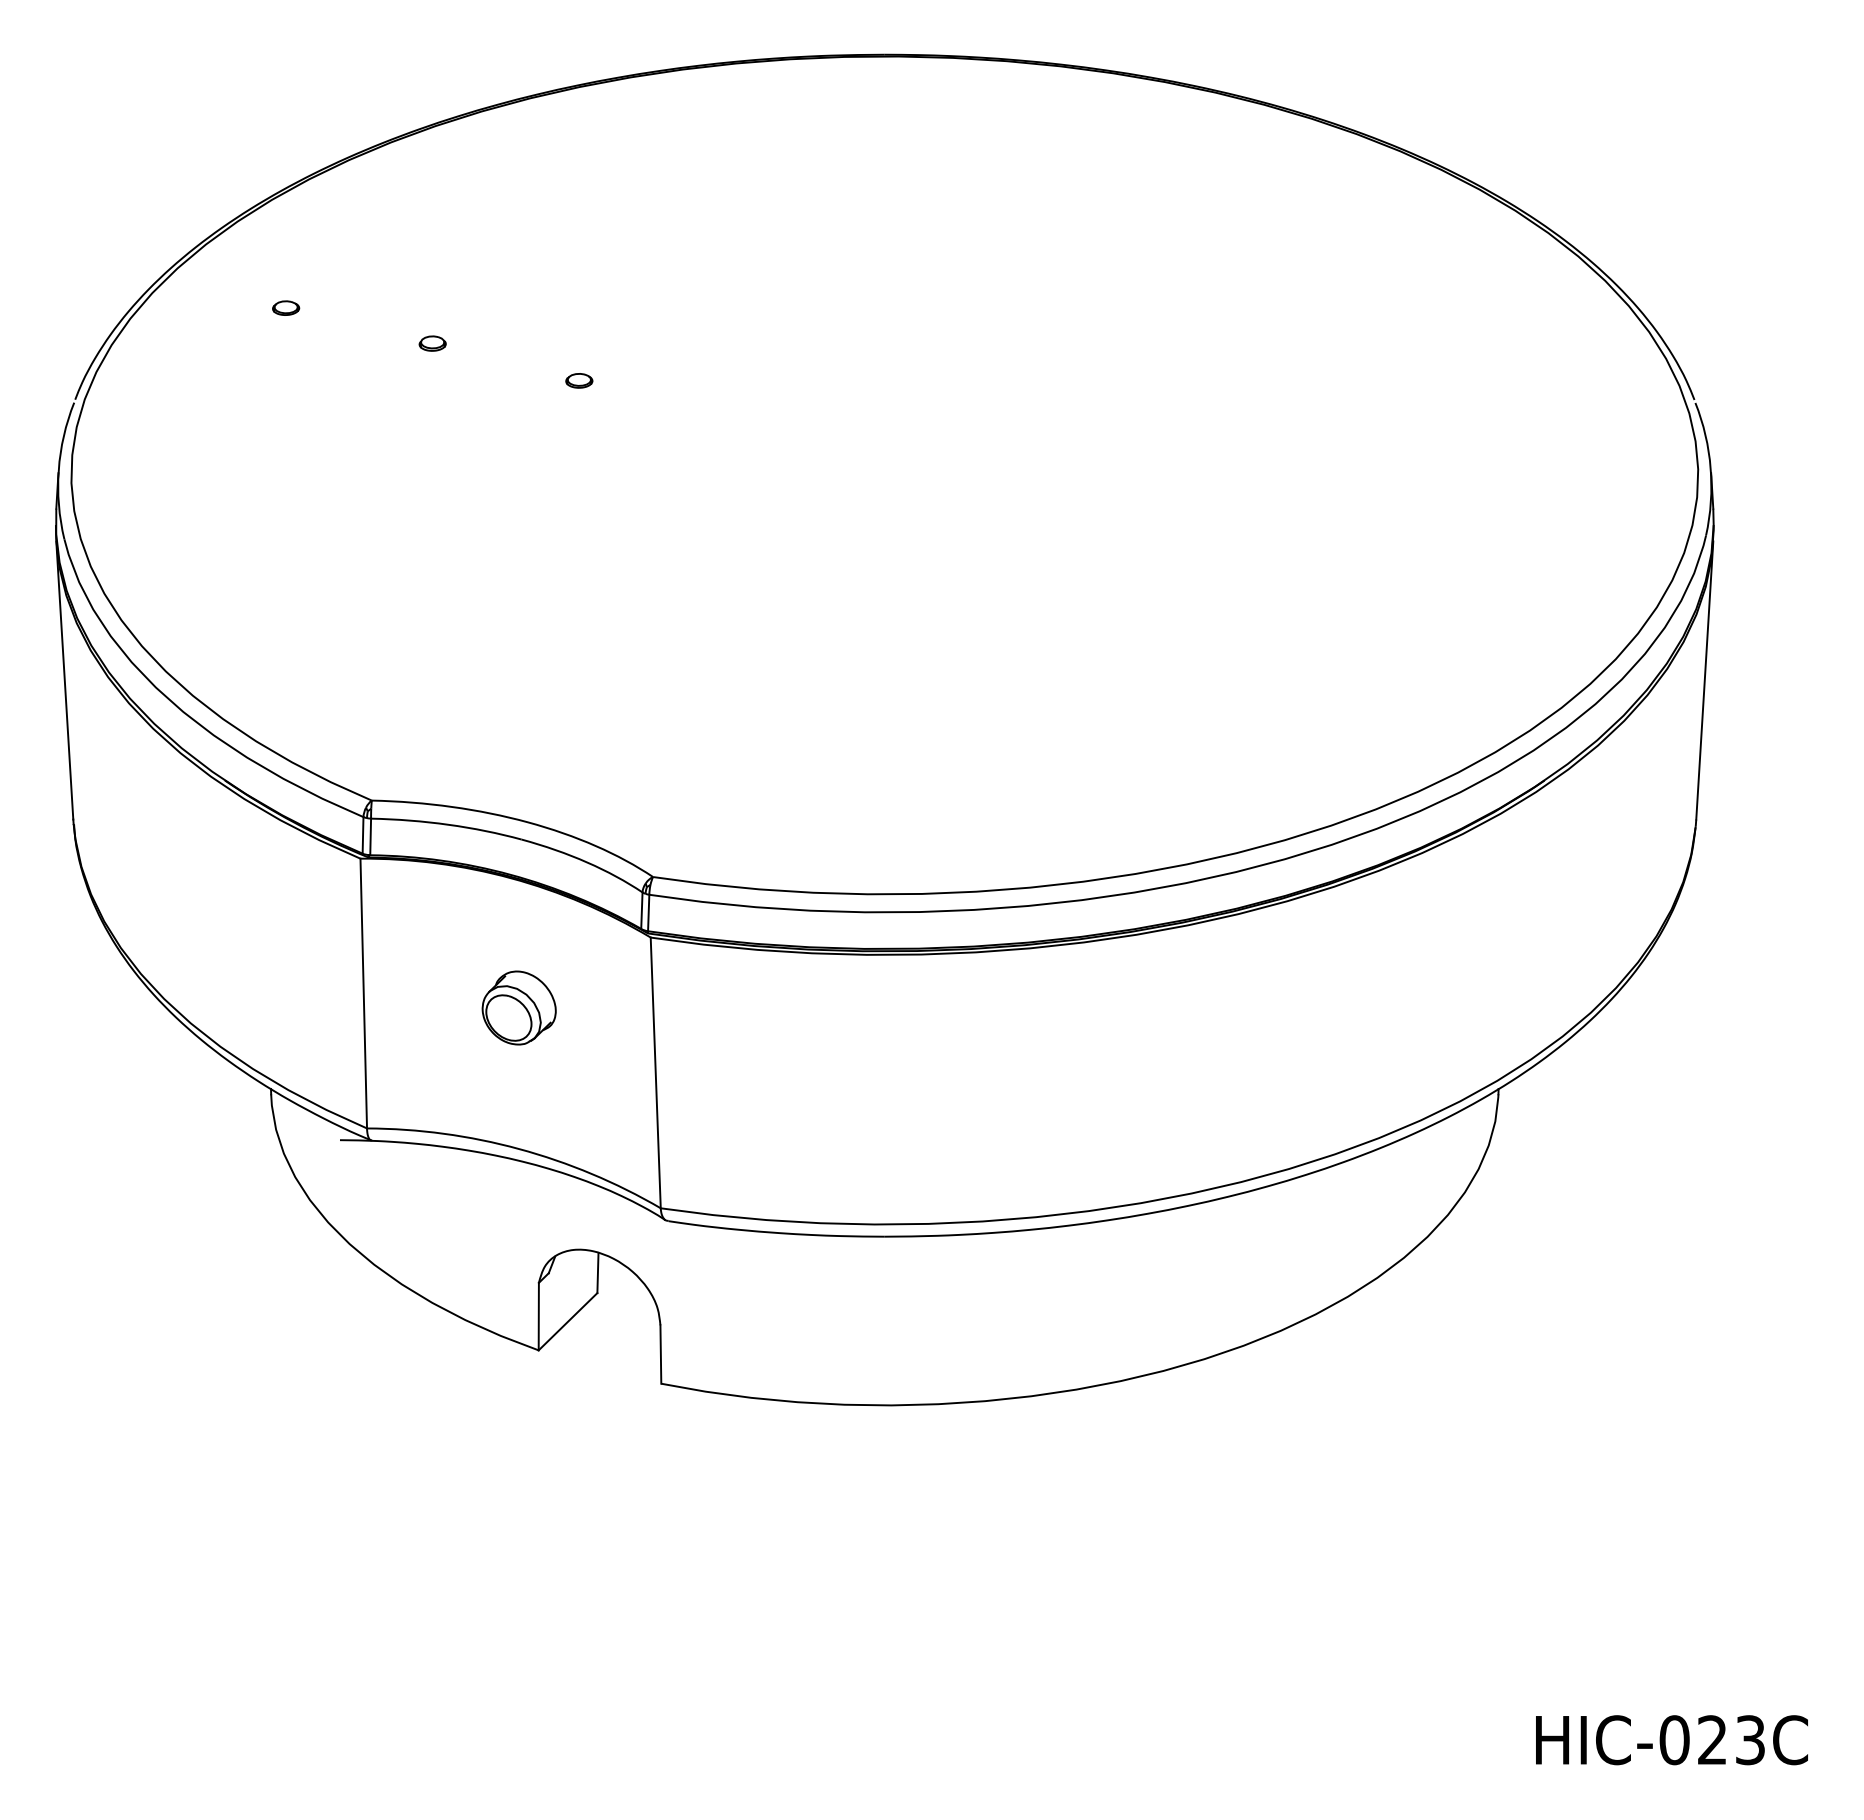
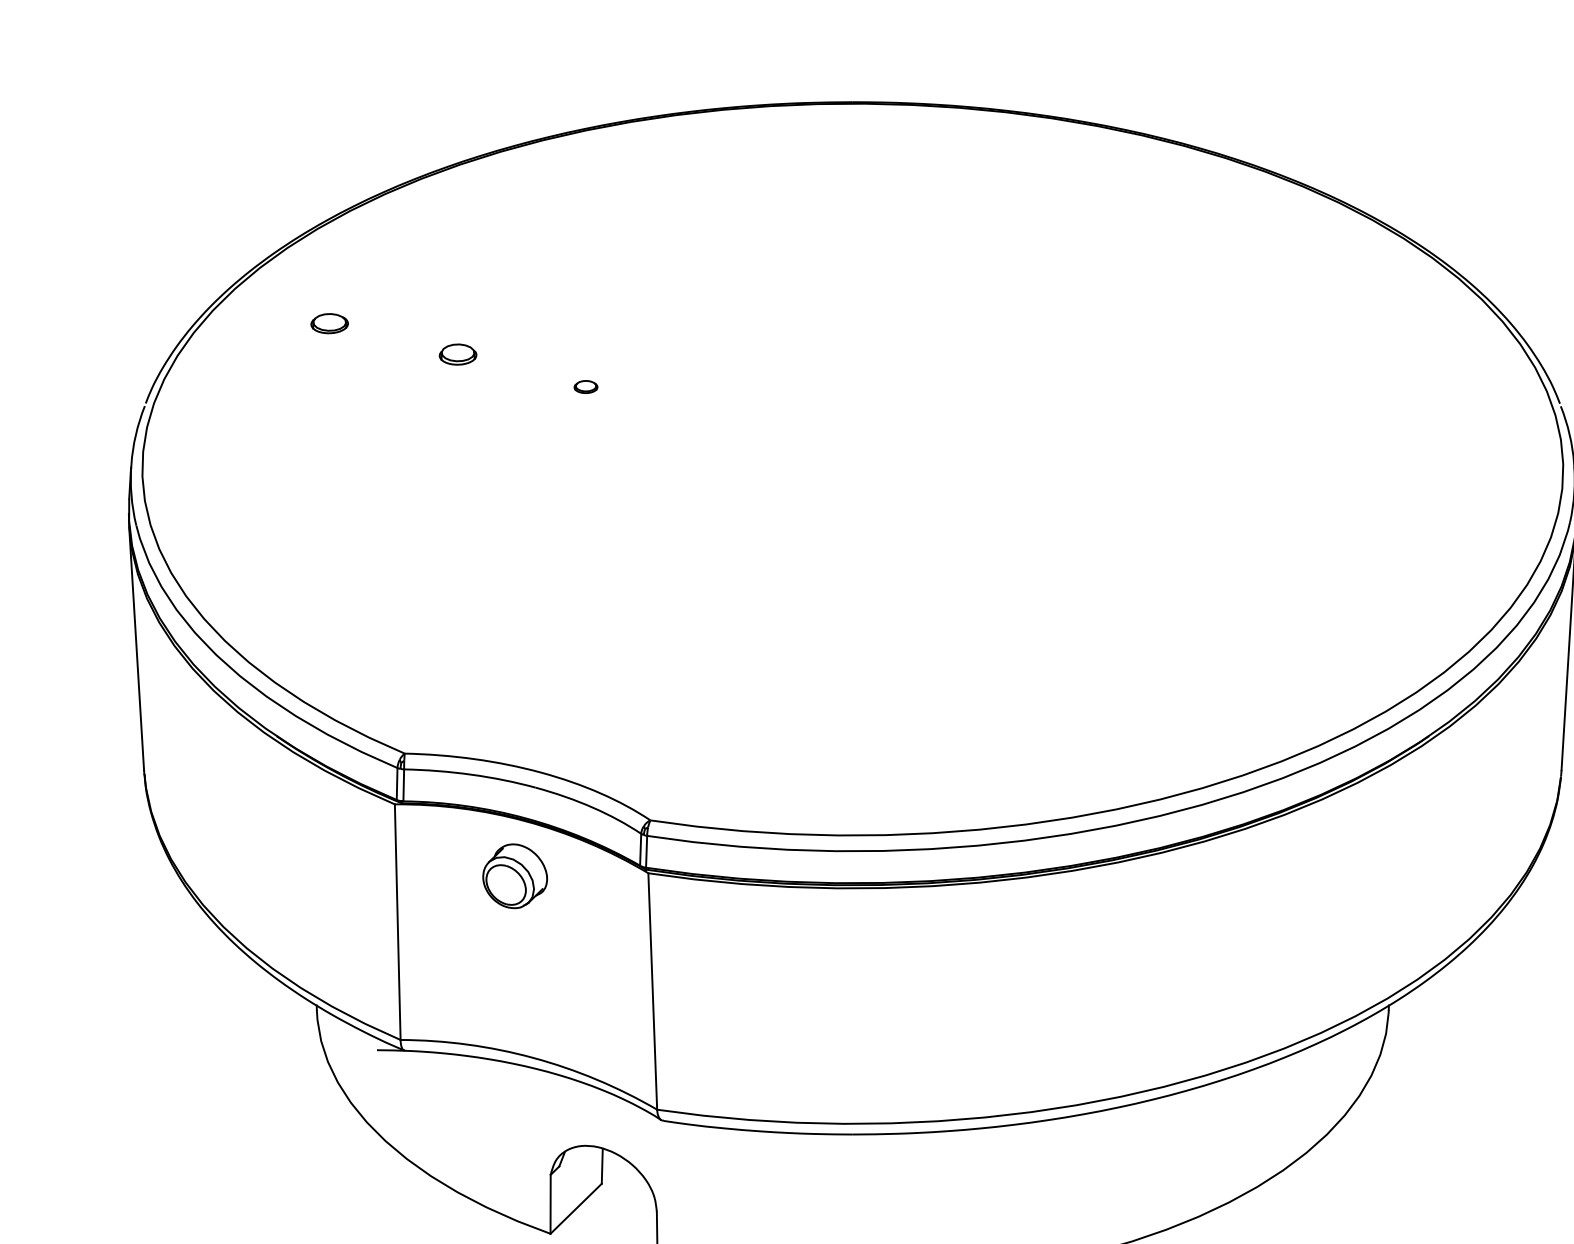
part: (286, 307) -> (330, 322), size x1.6
part: (432, 343) -> (457, 354), size x1.6
part: (518, 1007) -> (514, 875), moved

